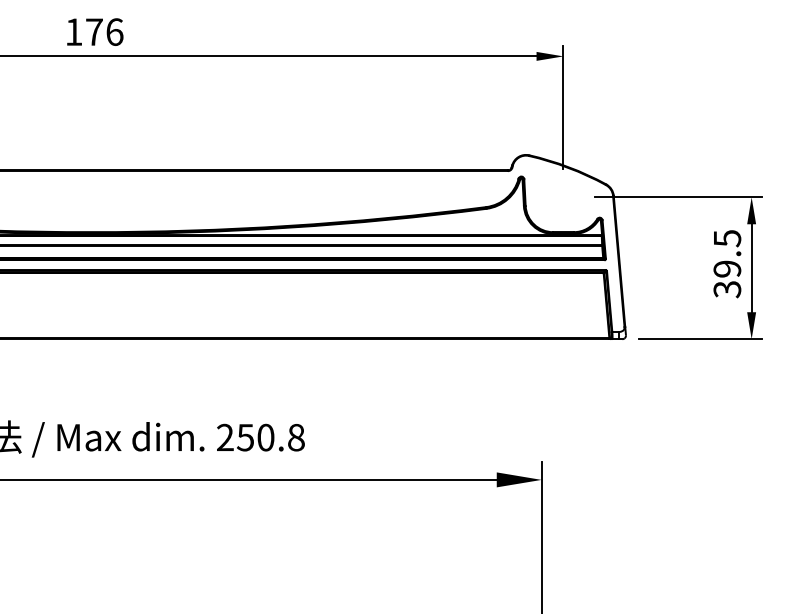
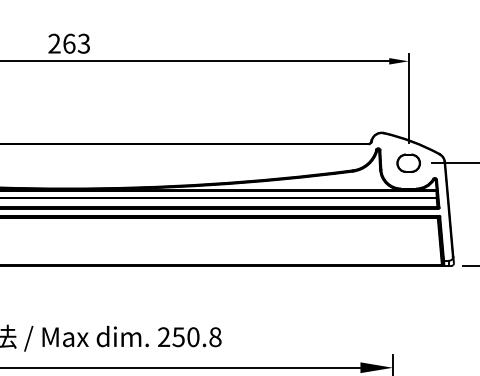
text: (94, 31) -> (69, 43), 176 -> 263
part: (563, 197) -> (408, 163), added

